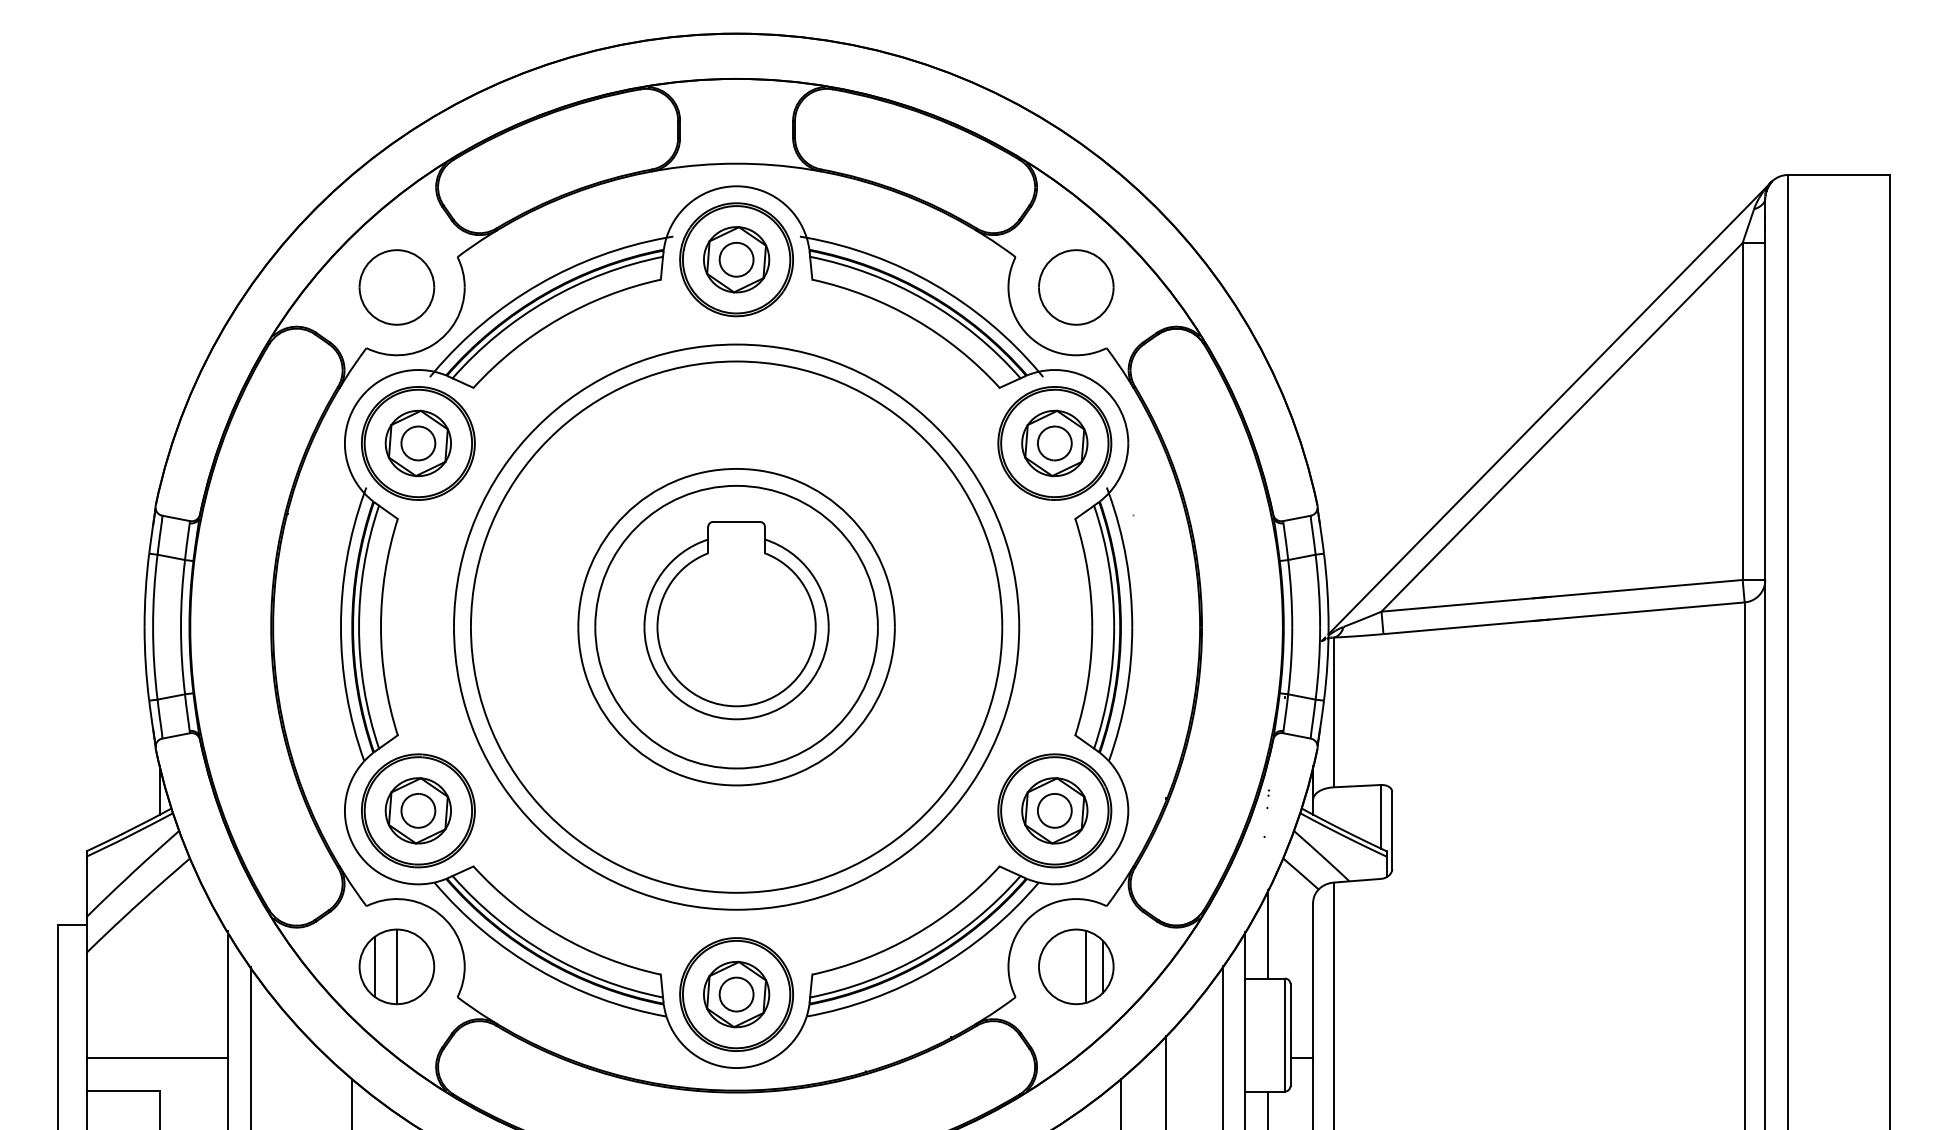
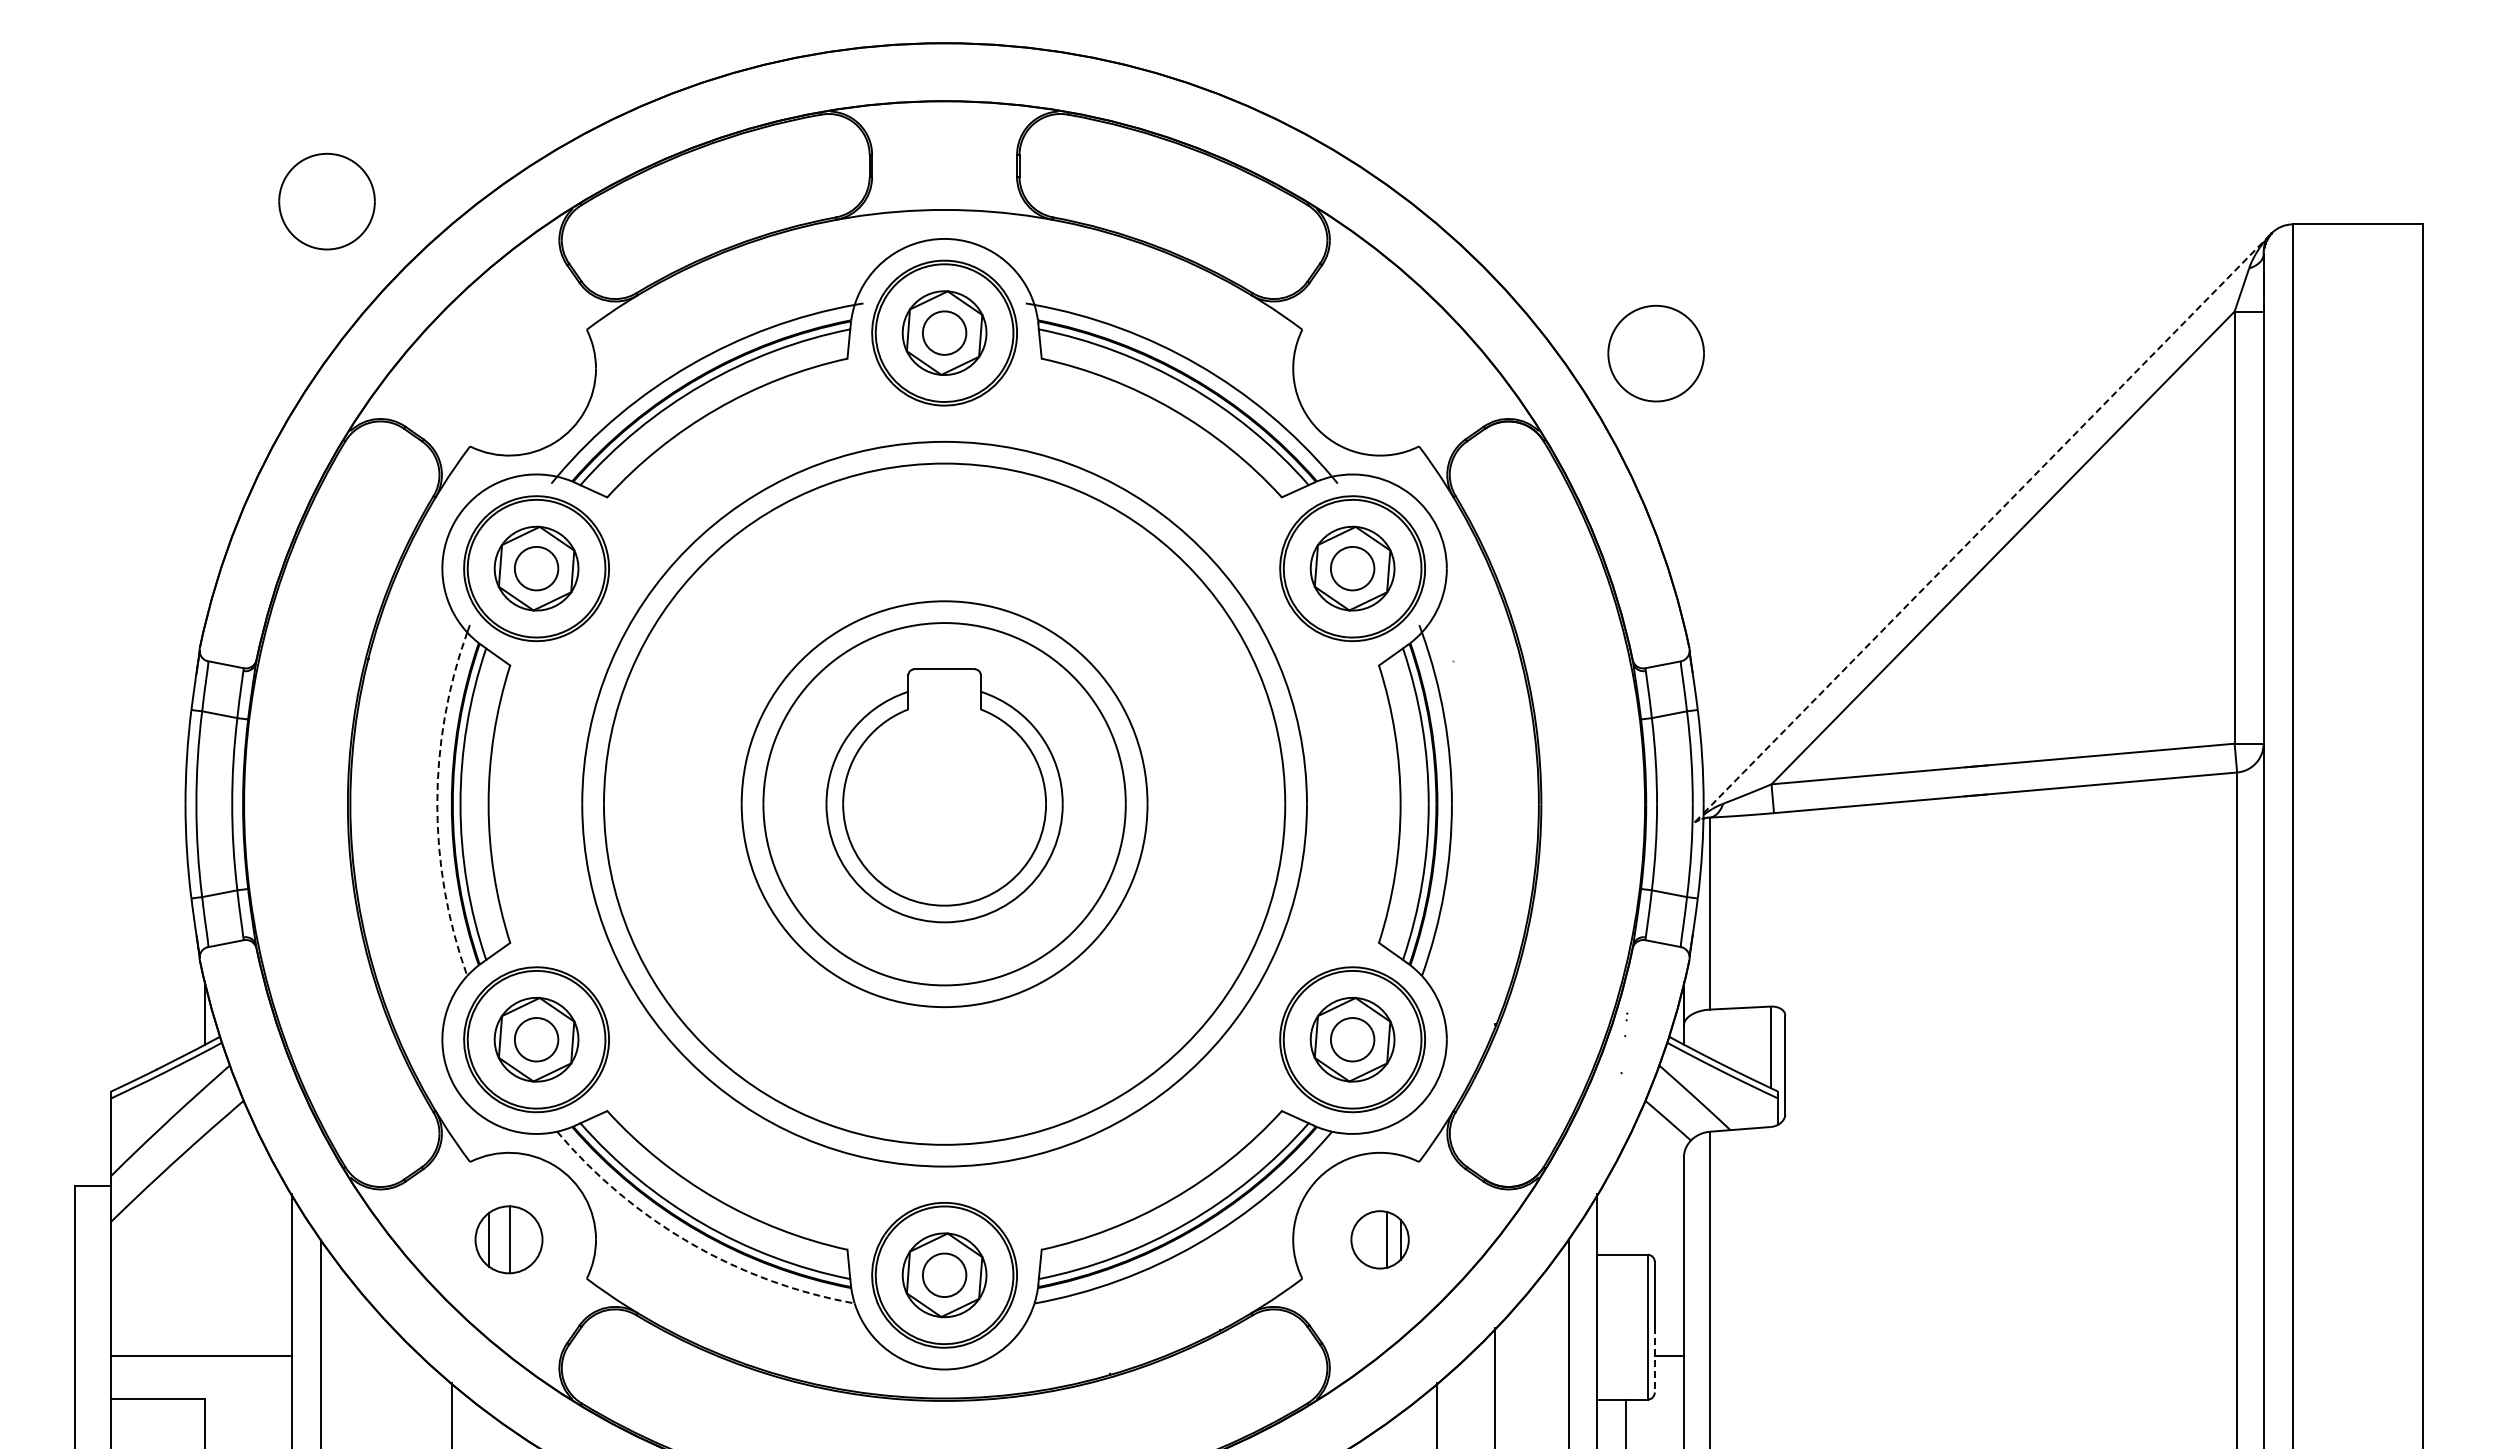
part: (396, 287) -> (326, 201), moved
part: (1075, 287) -> (1655, 353), moved
line: (1550, 407) -> (1988, 522), solid -> dashed
arc: (341, 627) -> (437, 804), solid -> dashed
line: (1267, 933) -> (1625, 1197), removed
part: (396, 966) -> (508, 1239), size x0.7
part: (1075, 966) -> (1379, 1239), size x0.6
arc: (538, 969) -> (690, 1243), solid -> dashed
line: (1290, 1060) -> (1654, 1359), solid -> dashed

